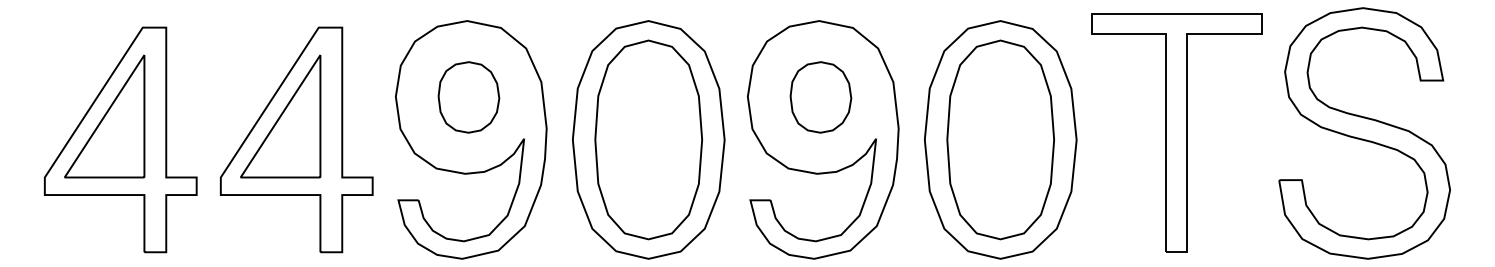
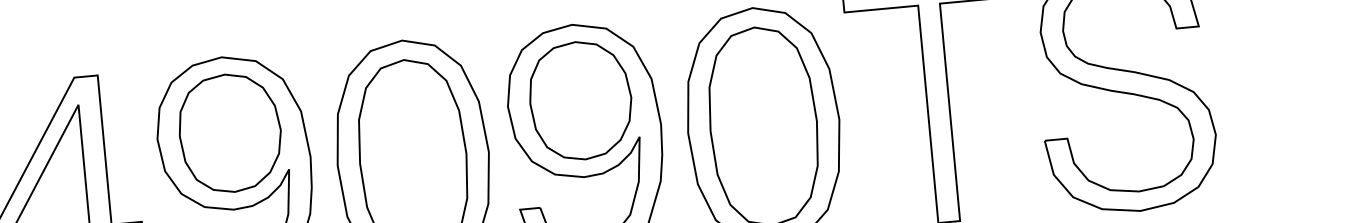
part: (468, 97) -> (229, 133), size x1.67
part: (820, 97) -> (580, 100), size x1.67

